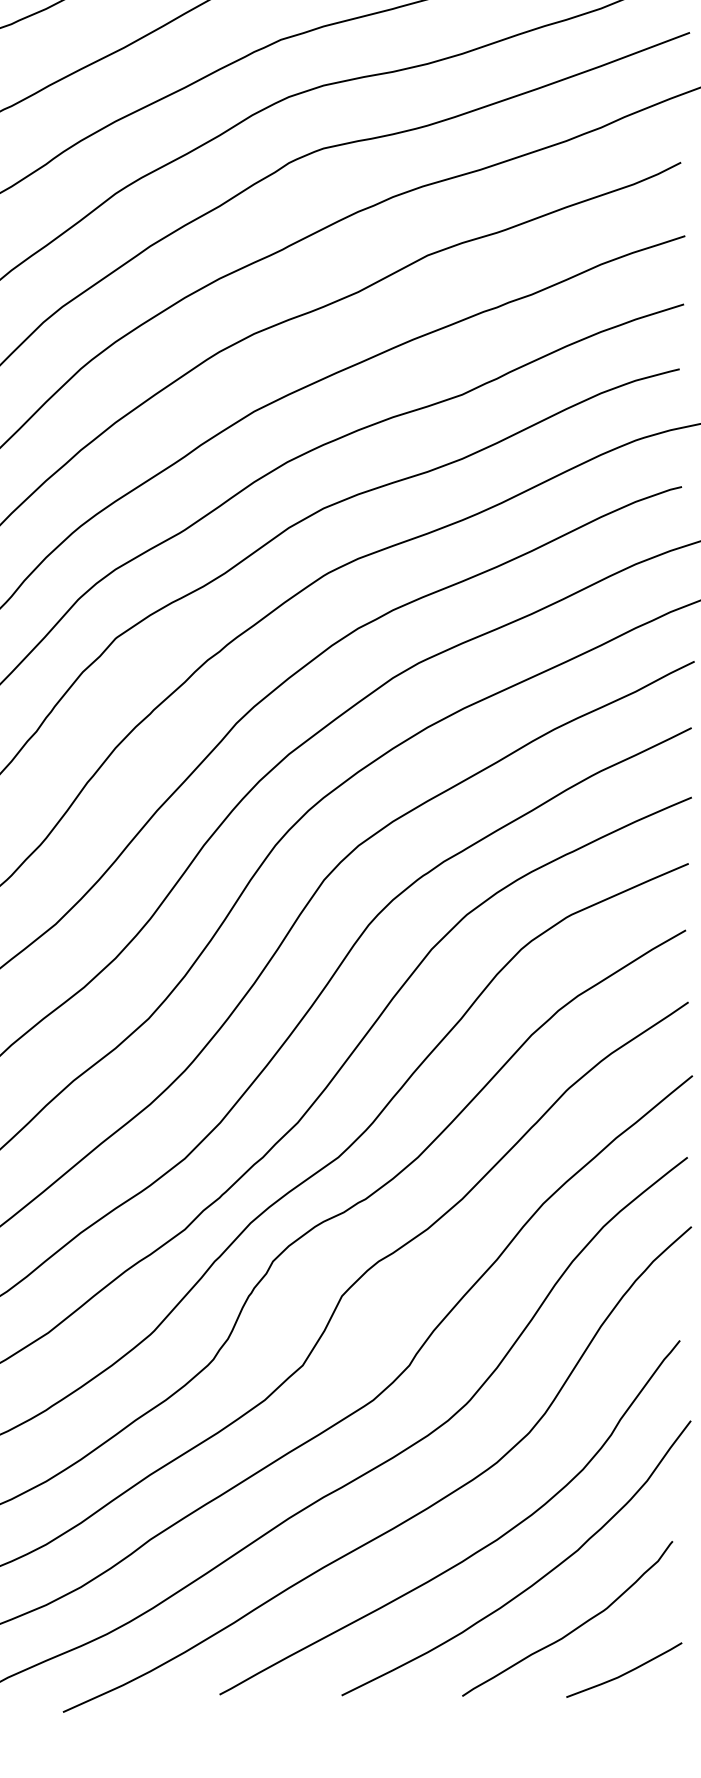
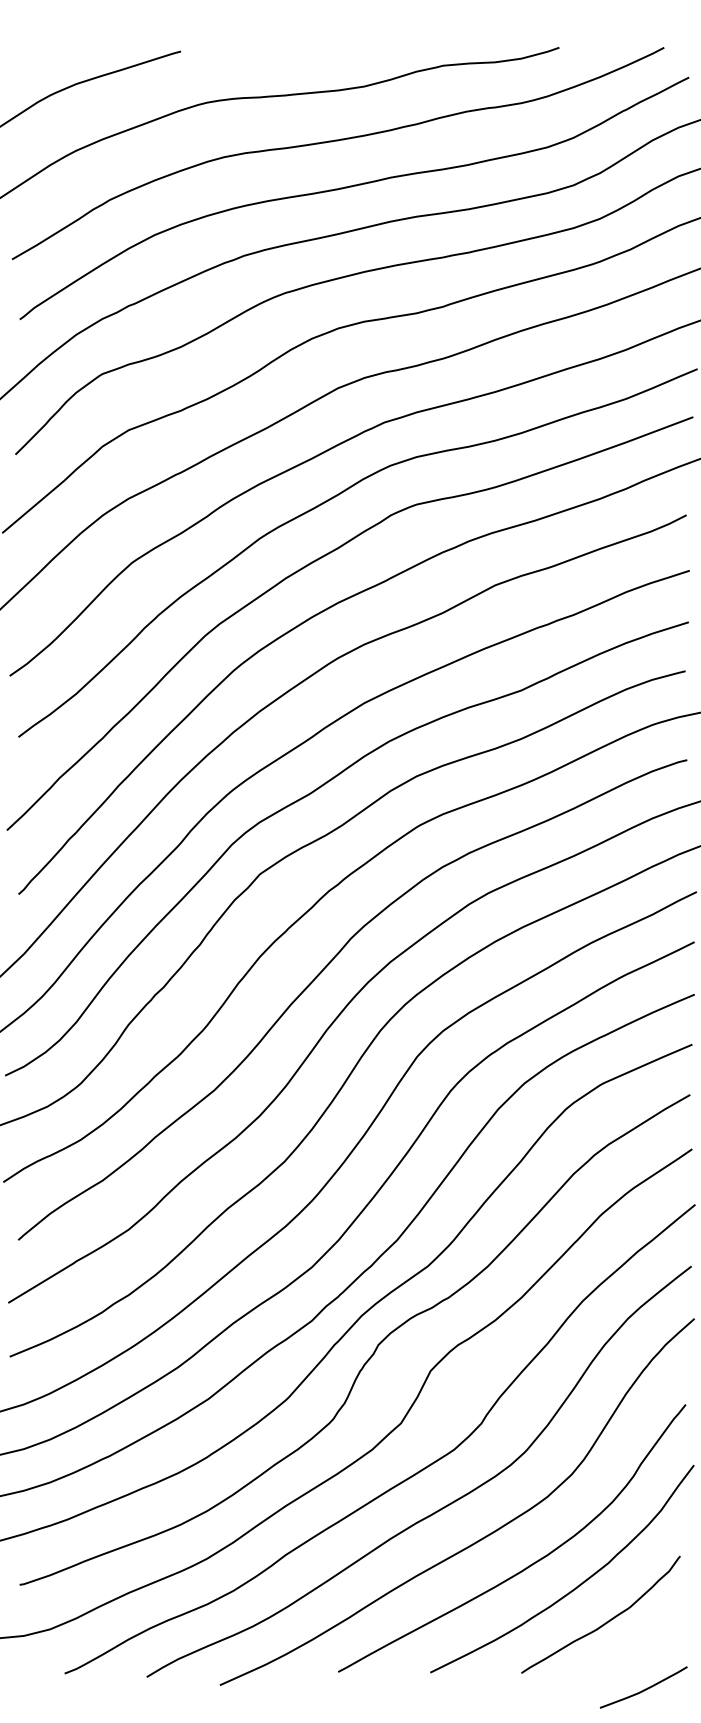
curve: (623, 1672) -> (643, 1689), moved

